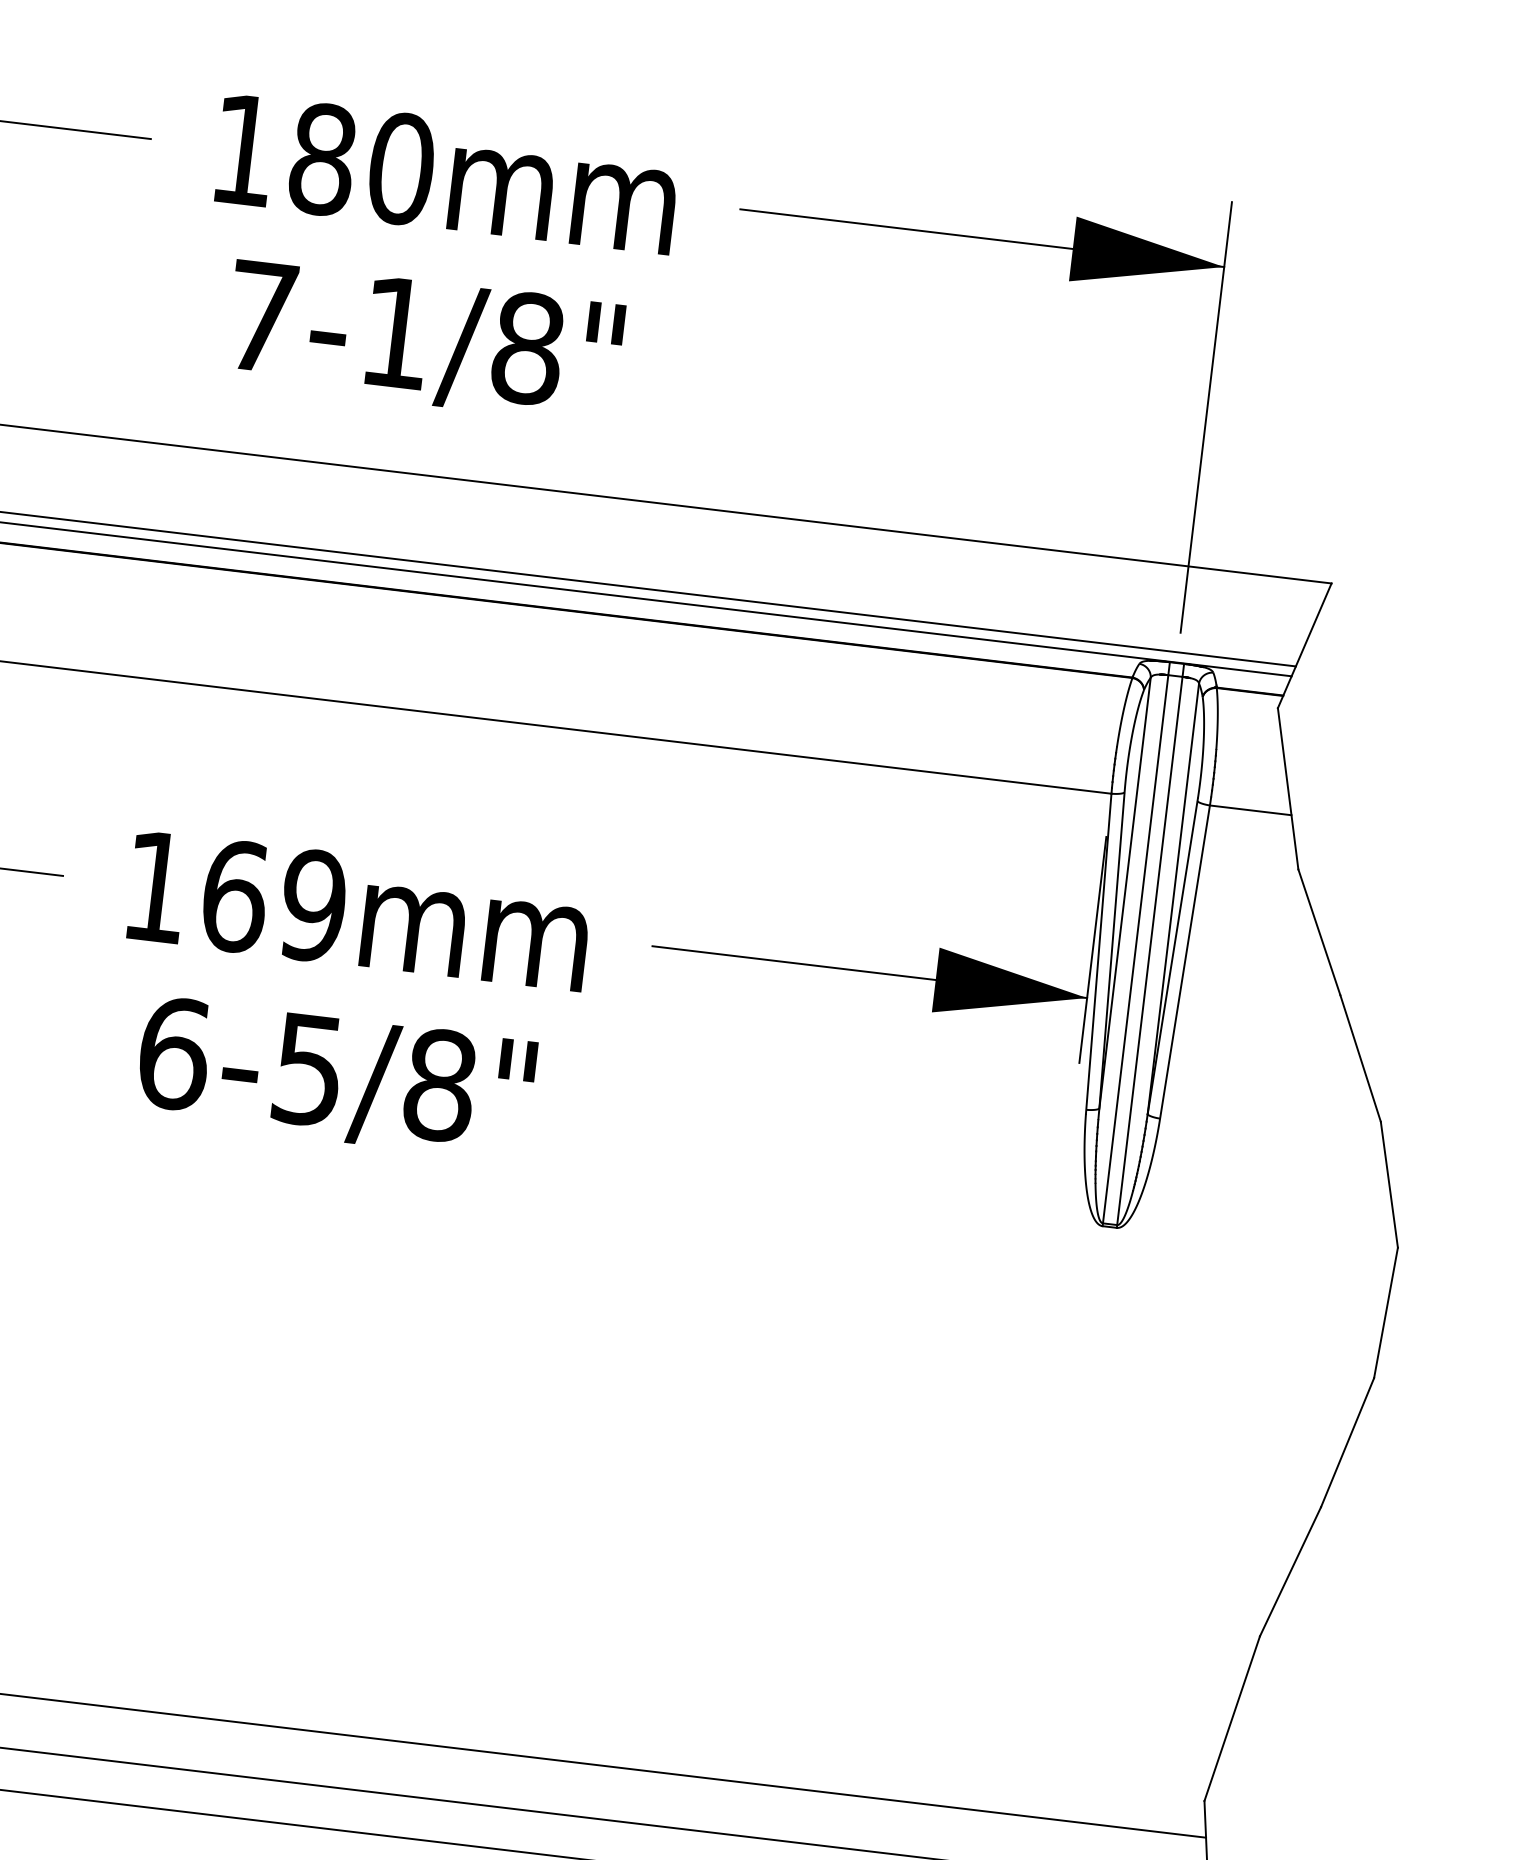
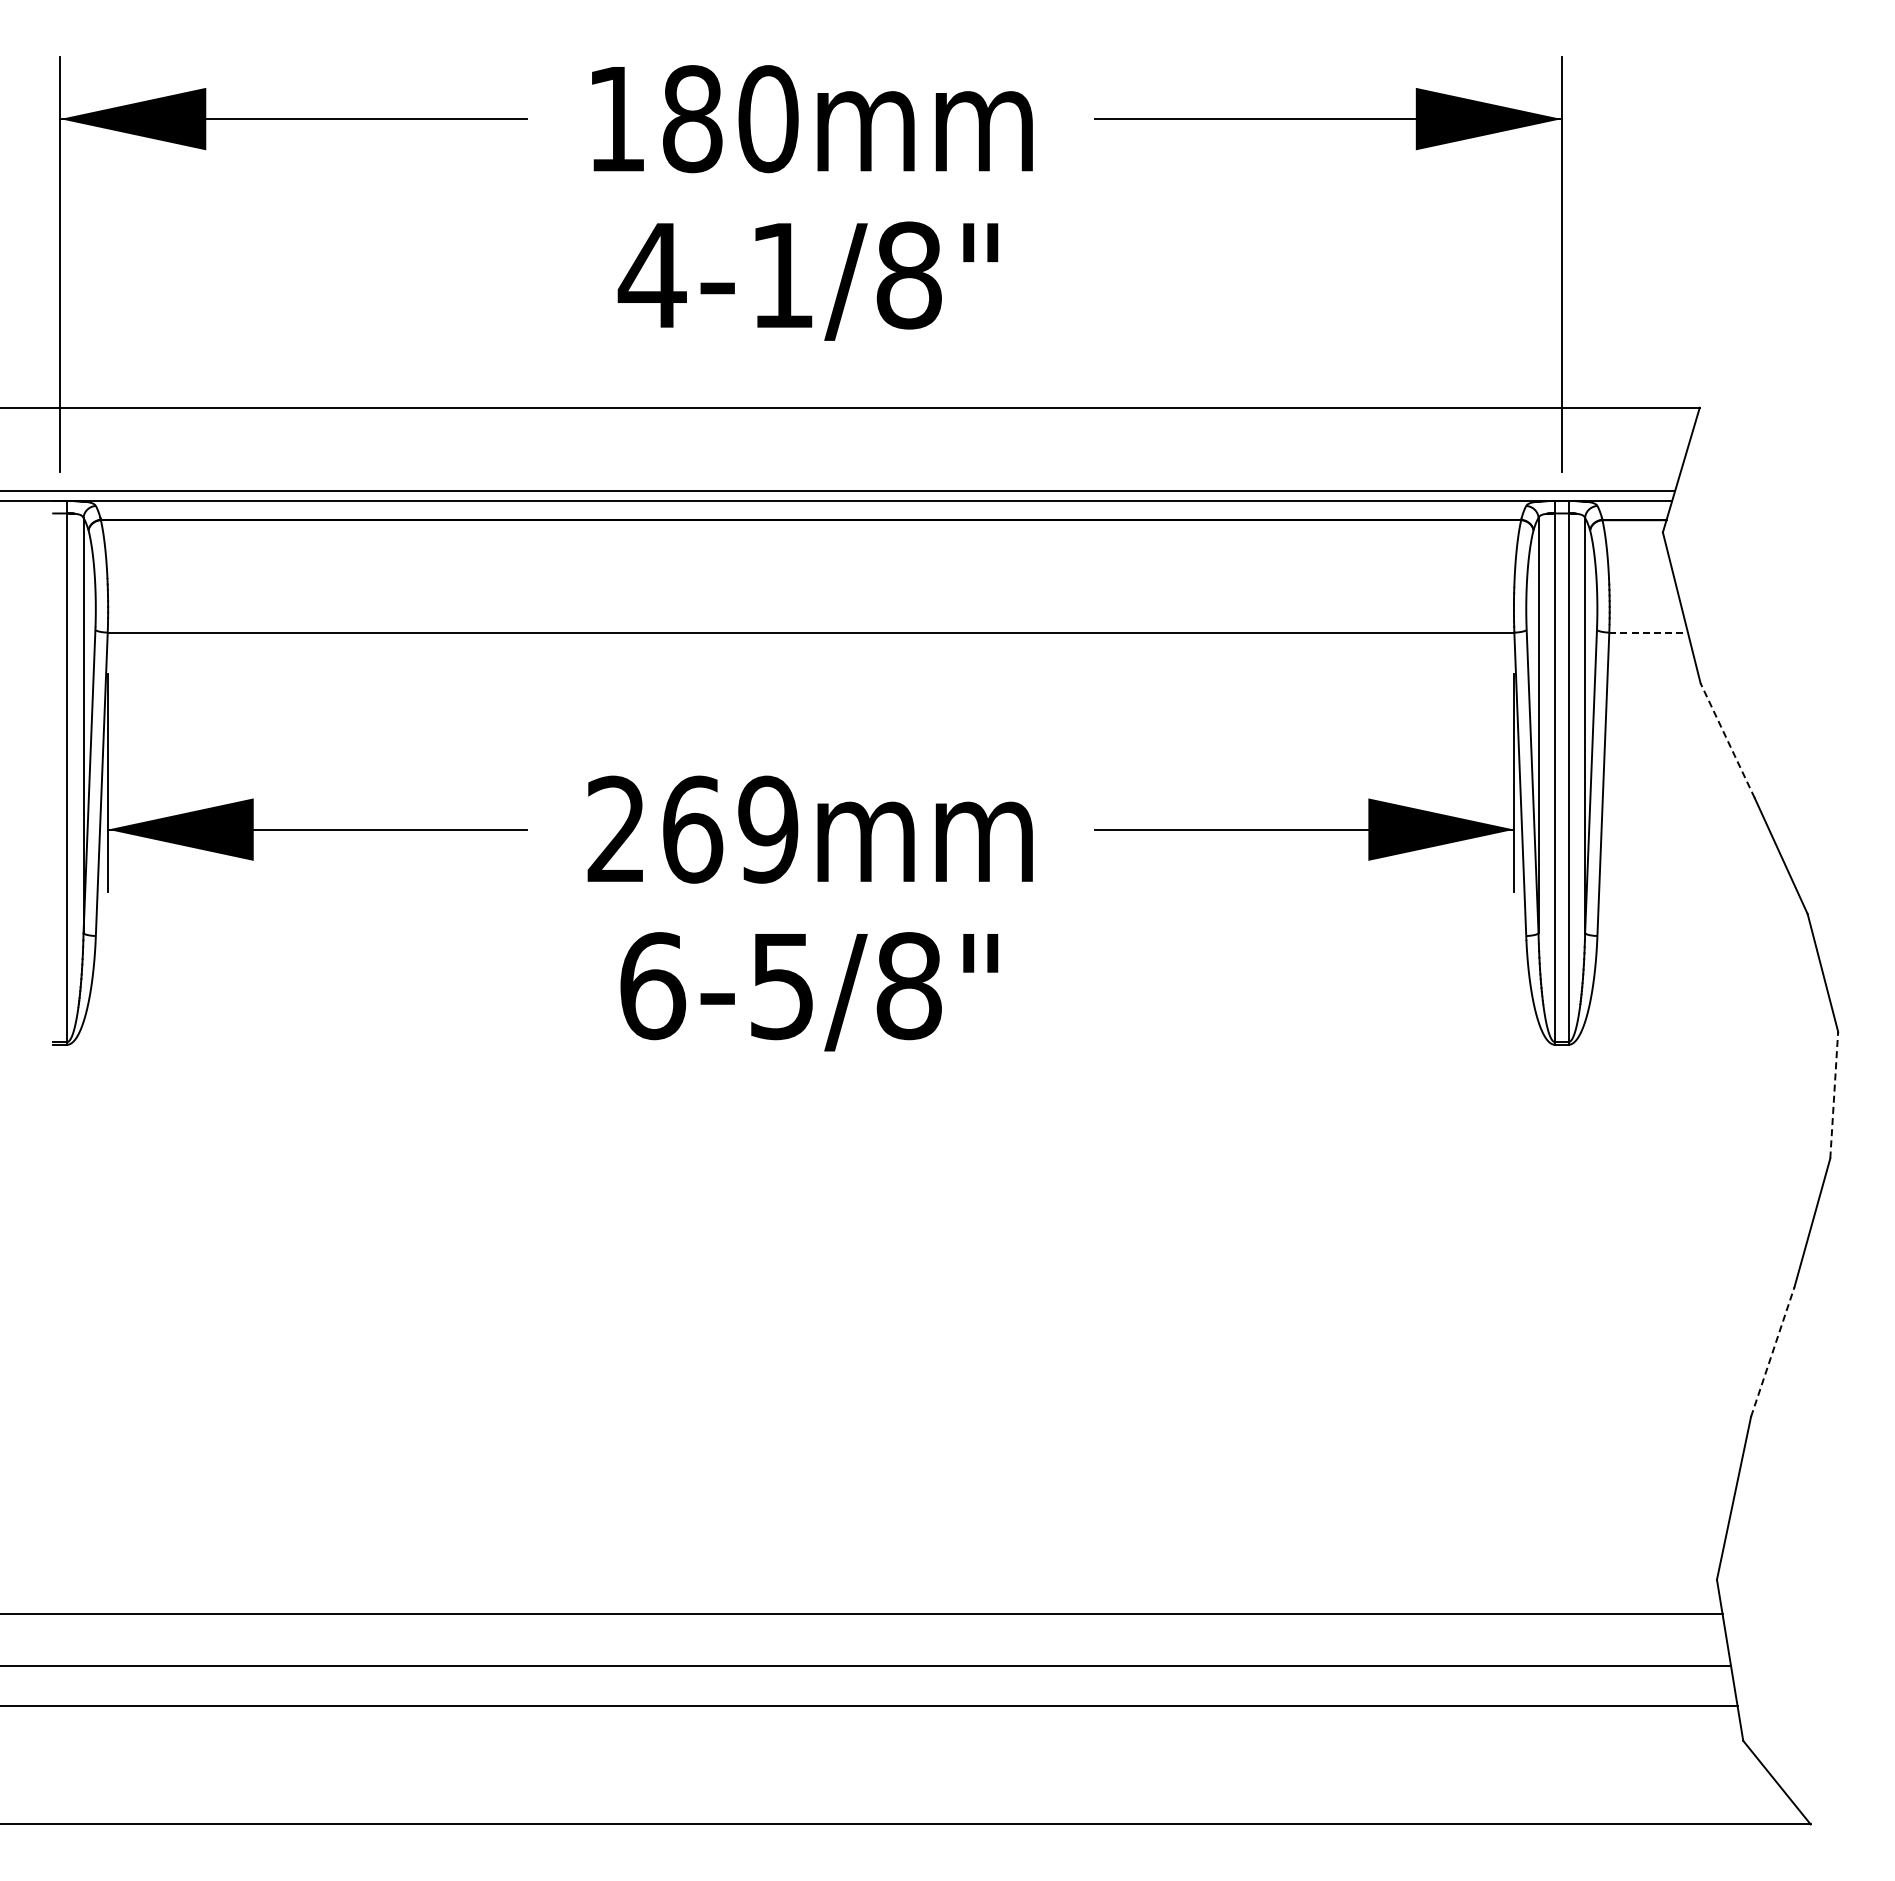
text: (260, 316) -> (651, 275), 7-1/8" -> 4-1/8"
line: (1251, 810) -> (1649, 632), solid -> dashed
text: (155, 885) -> (615, 828), 169 -> 269
line: (1319, 931) -> (1727, 740), solid -> dashed
line: (1386, 1312) -> (1834, 1094), solid -> dashed
line: (1290, 1571) -> (1772, 1351), solid -> dashed

